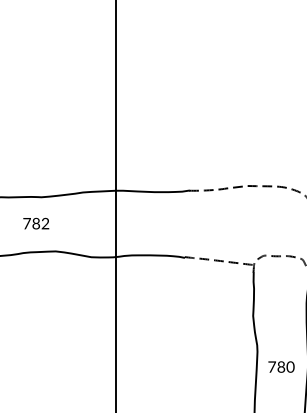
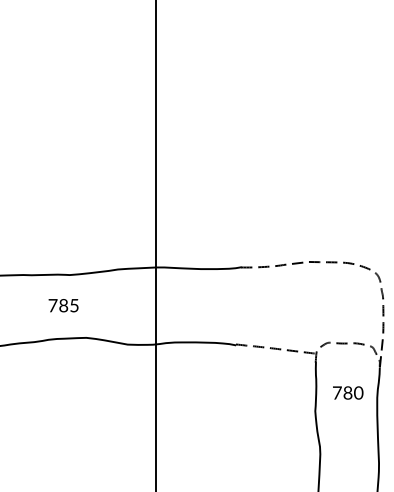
text: (45, 223) -> (74, 305), 782 -> 785
text: (281, 366) -> (348, 392), moved

